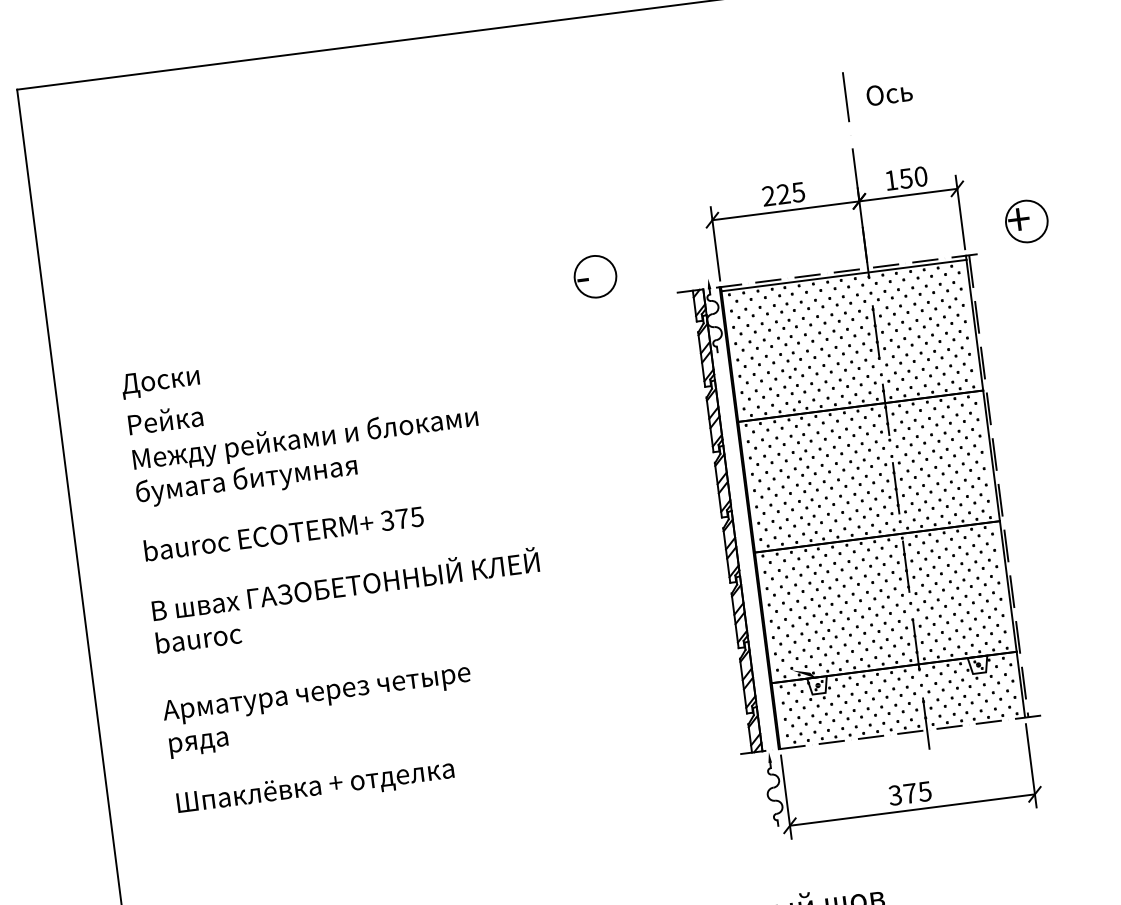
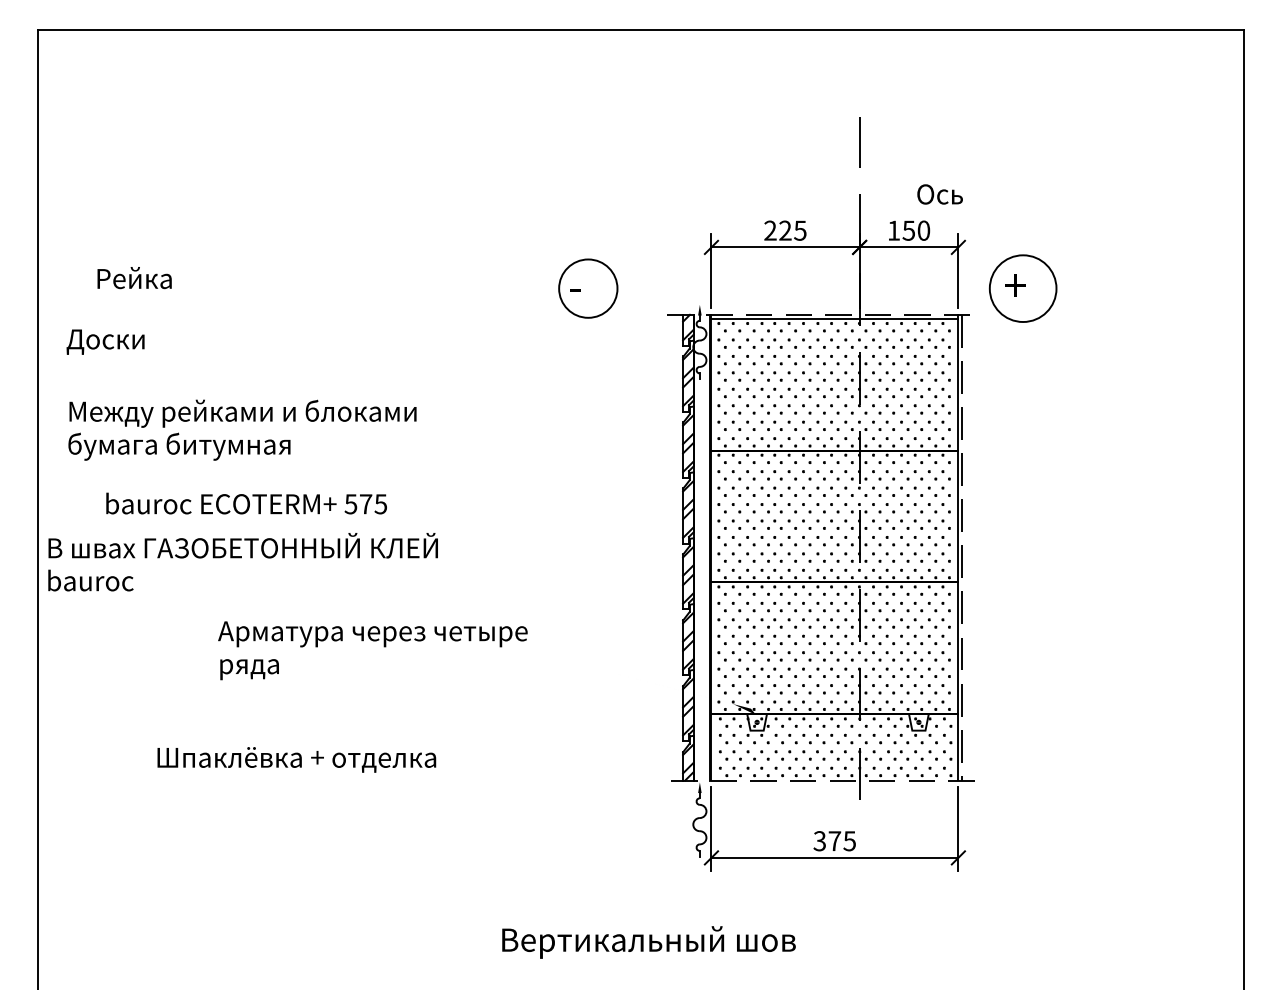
text: (888, 93) -> (939, 194), moved
circle: (1026, 221) -> (1022, 288), size x1.6
circle: (595, 276) -> (588, 288), size x1.4
text: (160, 381) -> (105, 341), moved
text: (165, 420) -> (134, 278), moved
text: (307, 455) -> (242, 429), moved
text: (387, 519) -> (351, 503), 375 -> 575
text: (346, 600) -> (242, 562), moved
text: (318, 710) -> (372, 650), moved
text: (315, 787) -> (296, 759), moved

